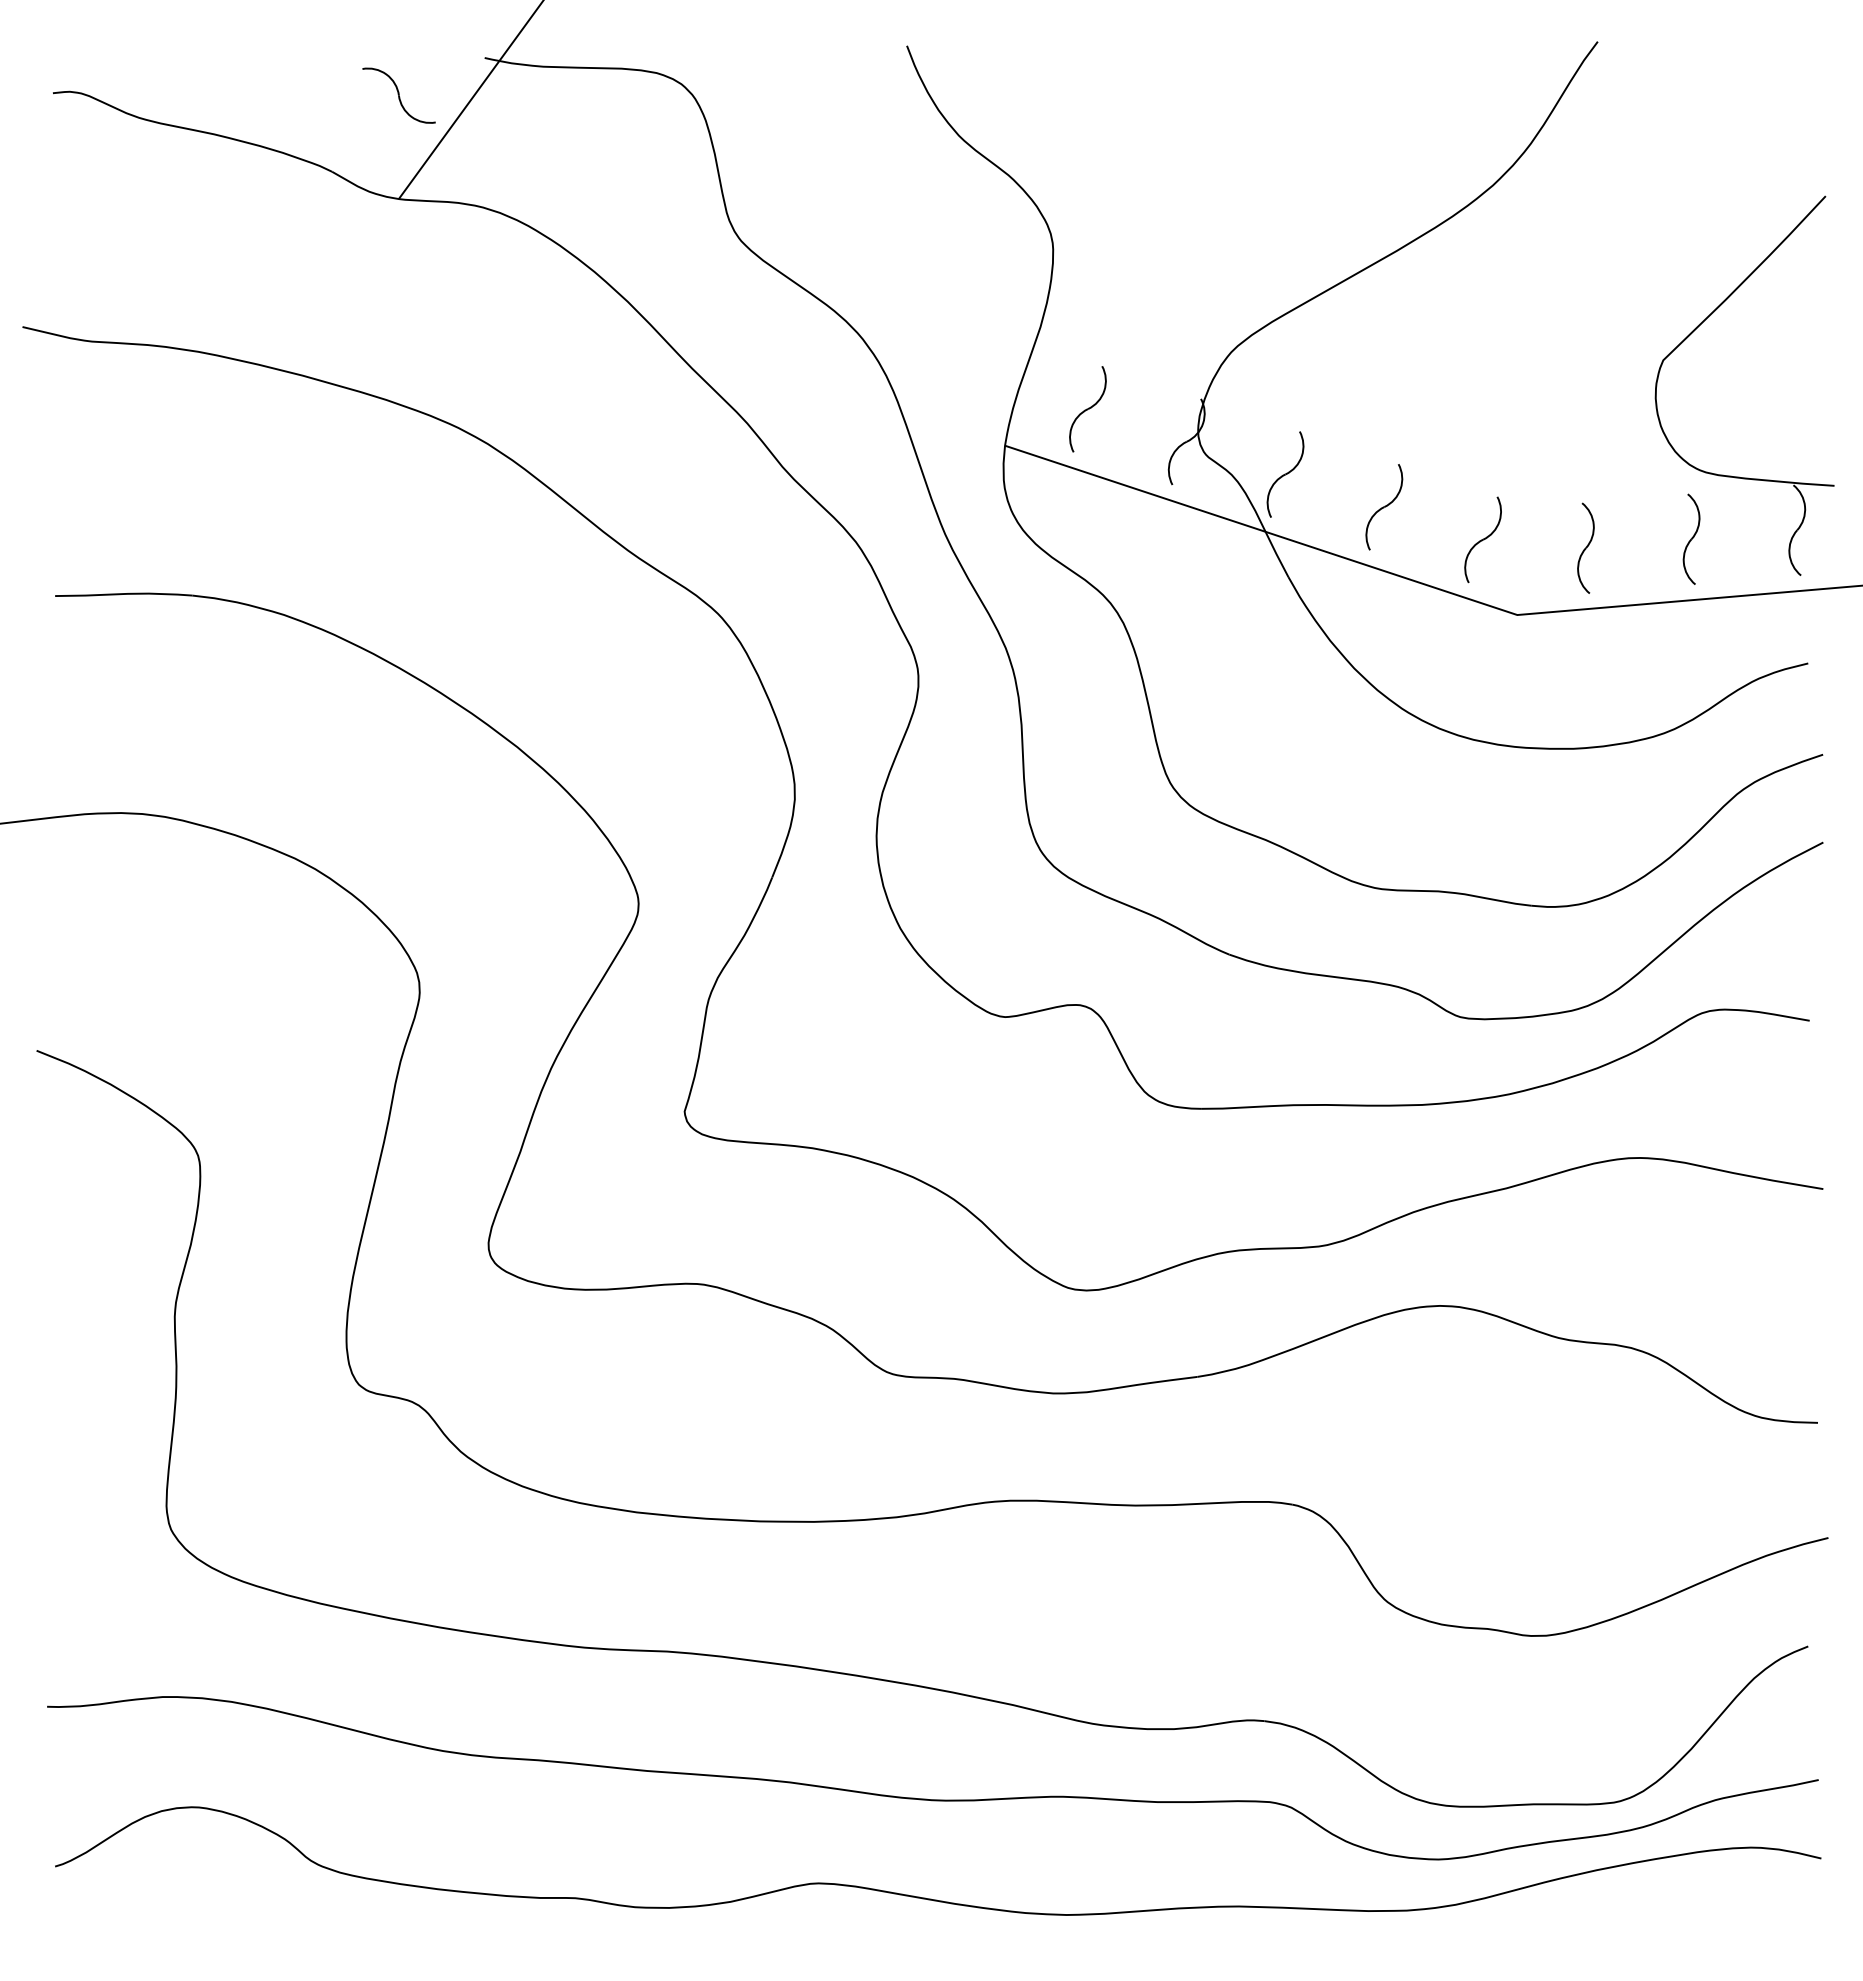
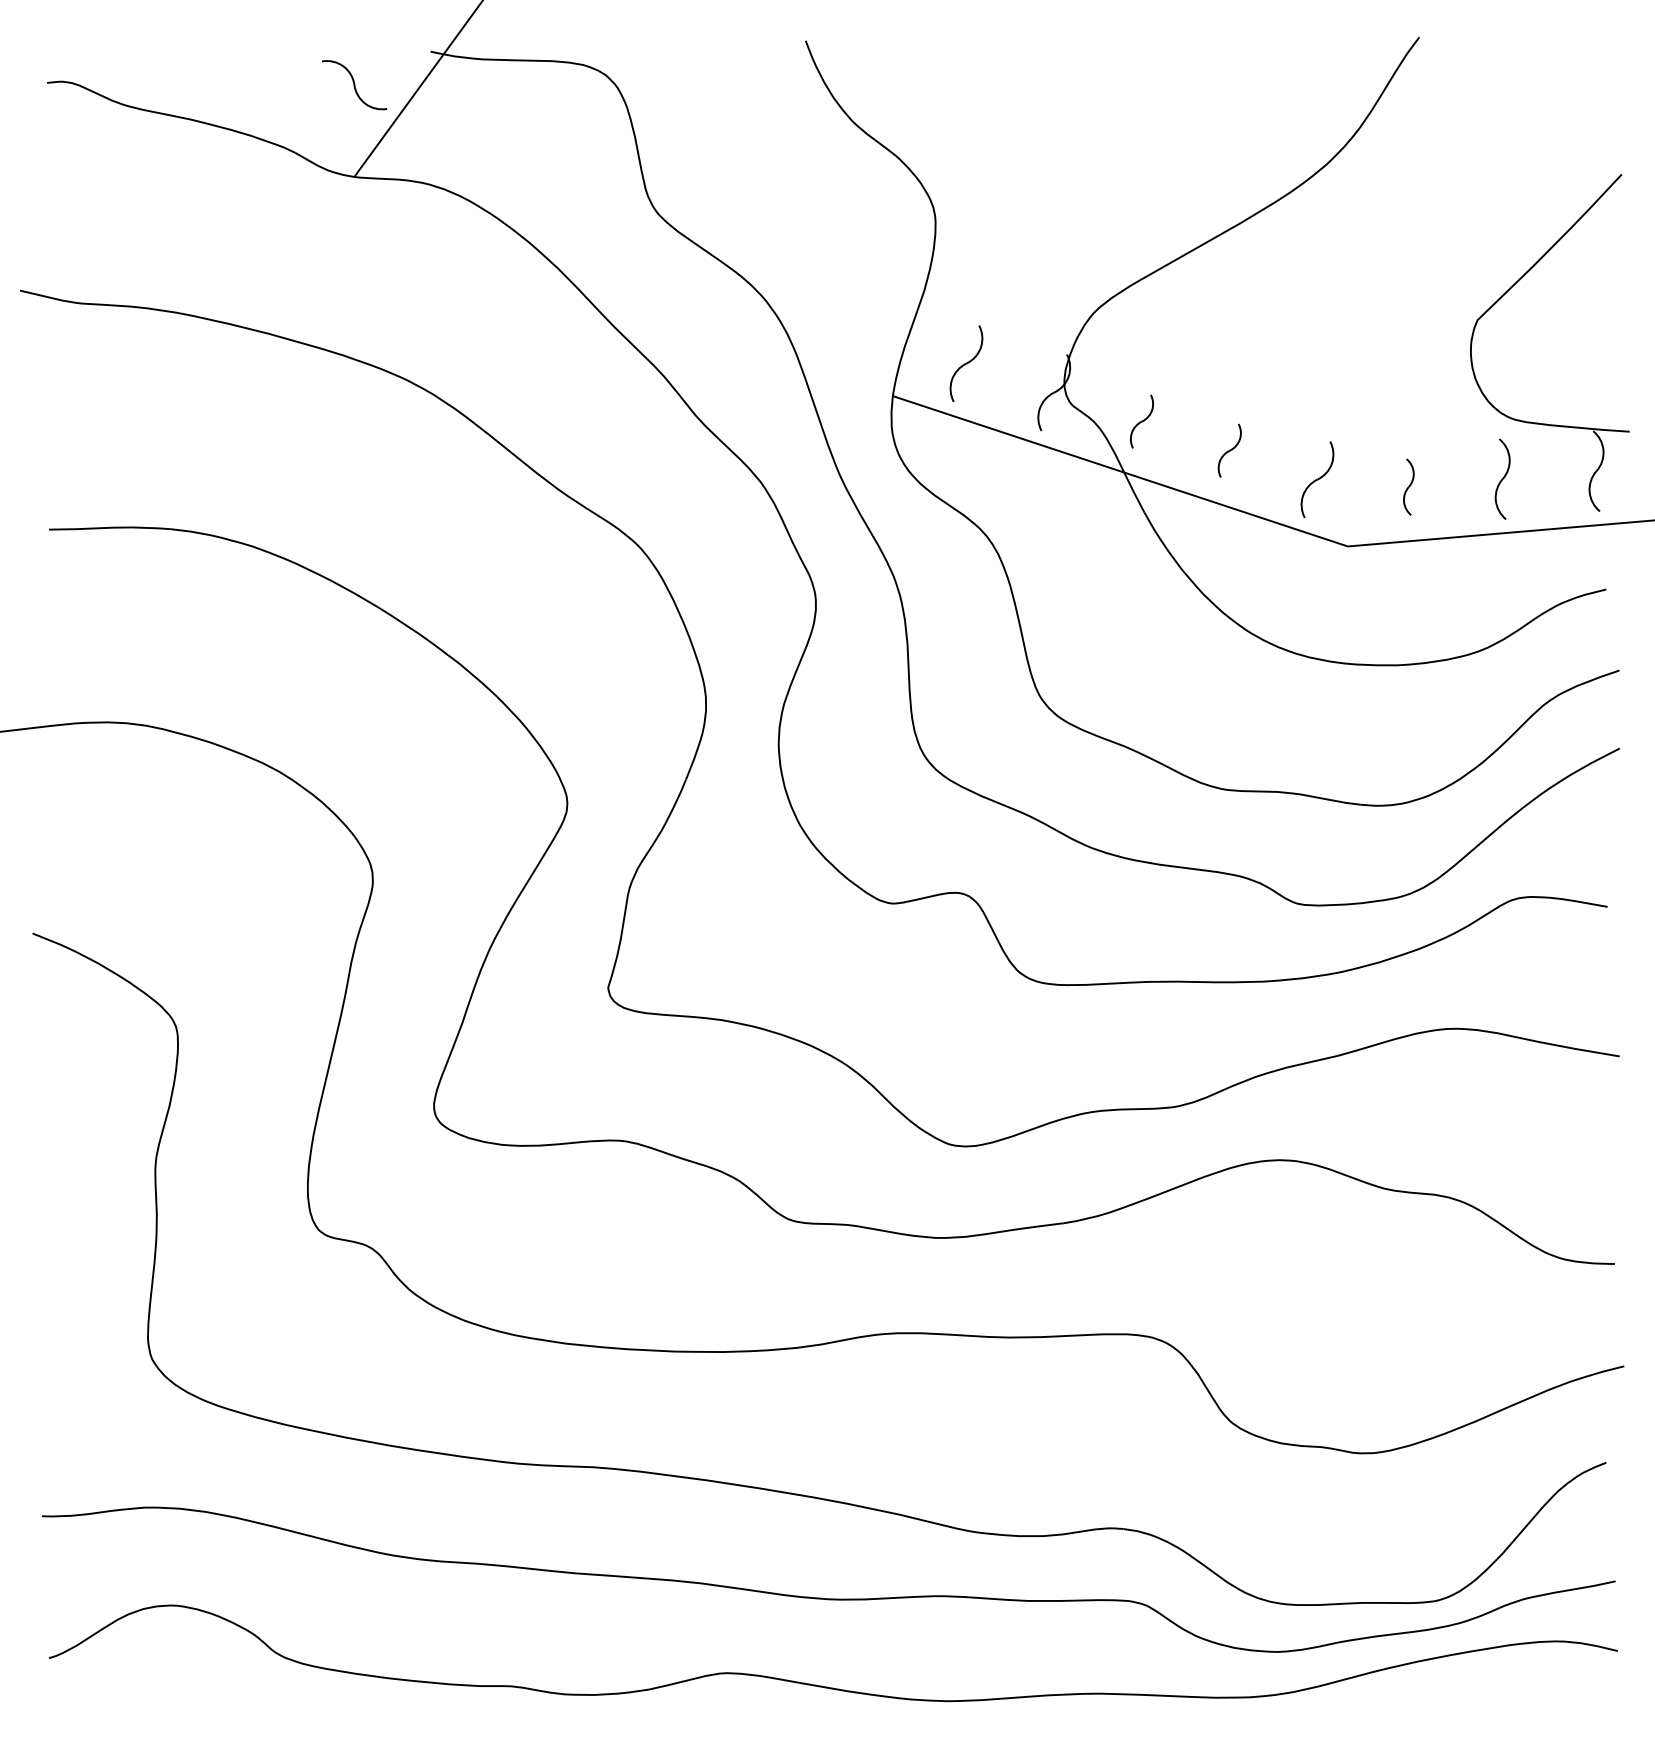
part: (1285, 474) -> (1141, 421), size x0.7
part: (1384, 507) -> (1229, 450), size x0.7
part: (1585, 547) -> (1408, 486), size x0.7

